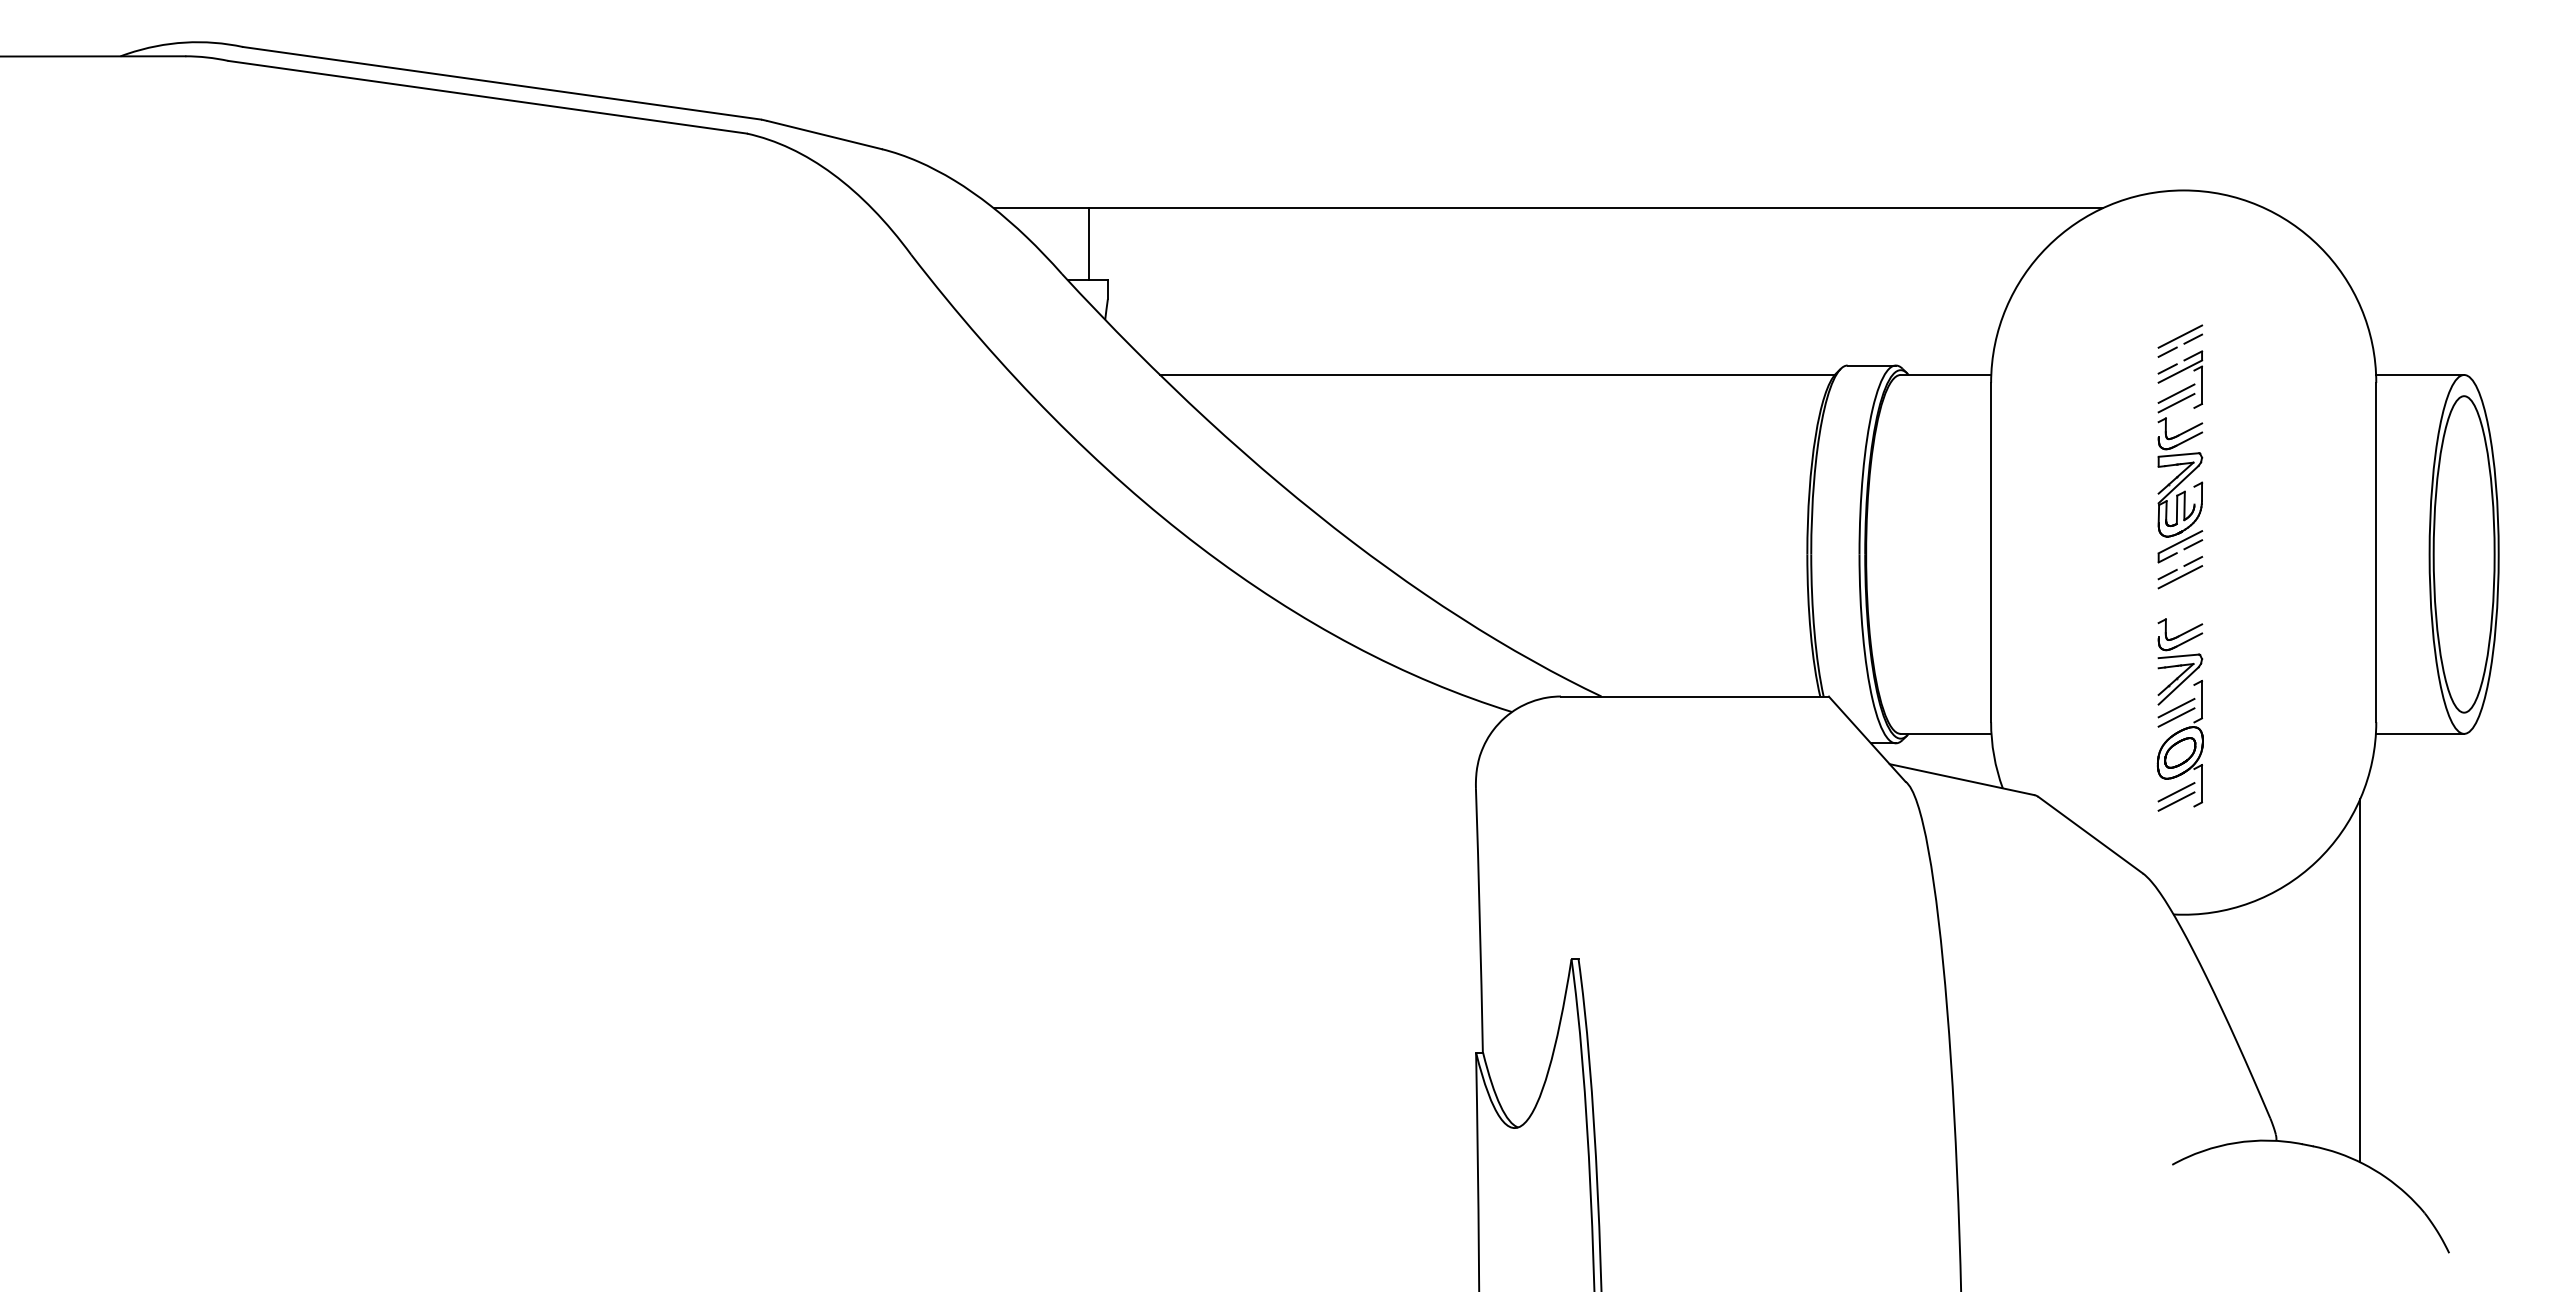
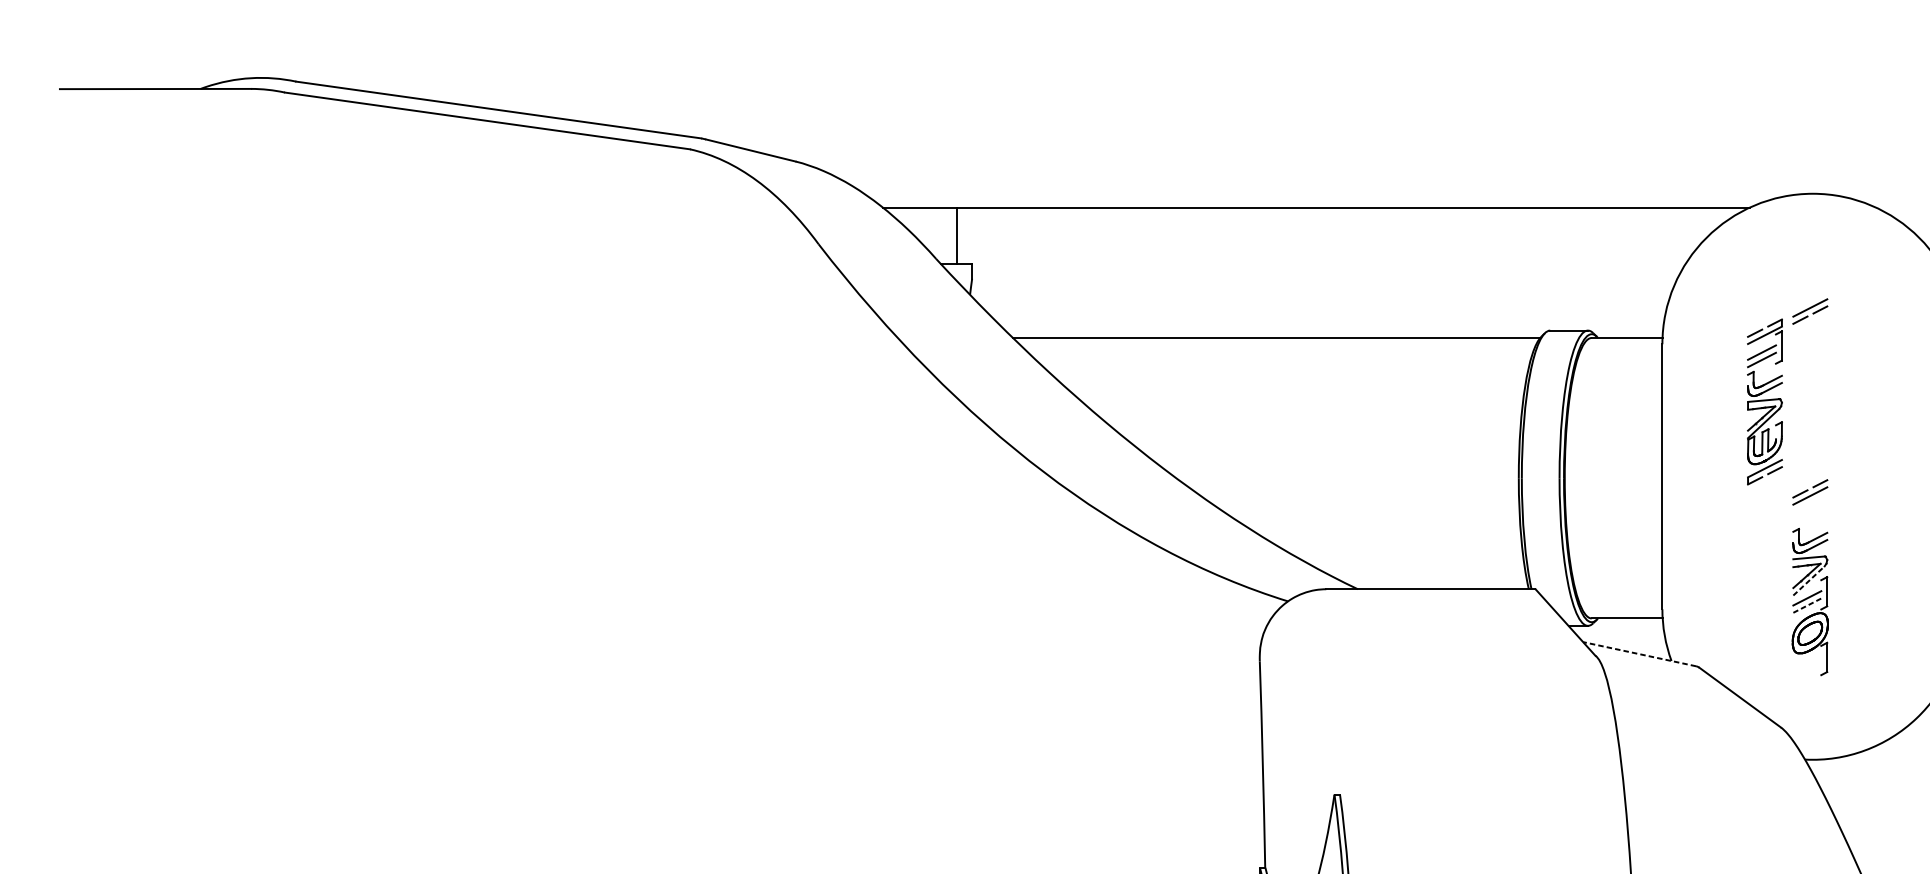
part: (2180, 456) -> (1765, 401), moved
line: (2179, 685) -> (1809, 580), solid -> dashed
line: (2177, 717) -> (1808, 605), solid -> dashed
line: (1962, 779) -> (1640, 654), solid -> dashed
line: (2176, 792) -> (1807, 664), removed
line: (2176, 801) -> (1807, 671), removed

